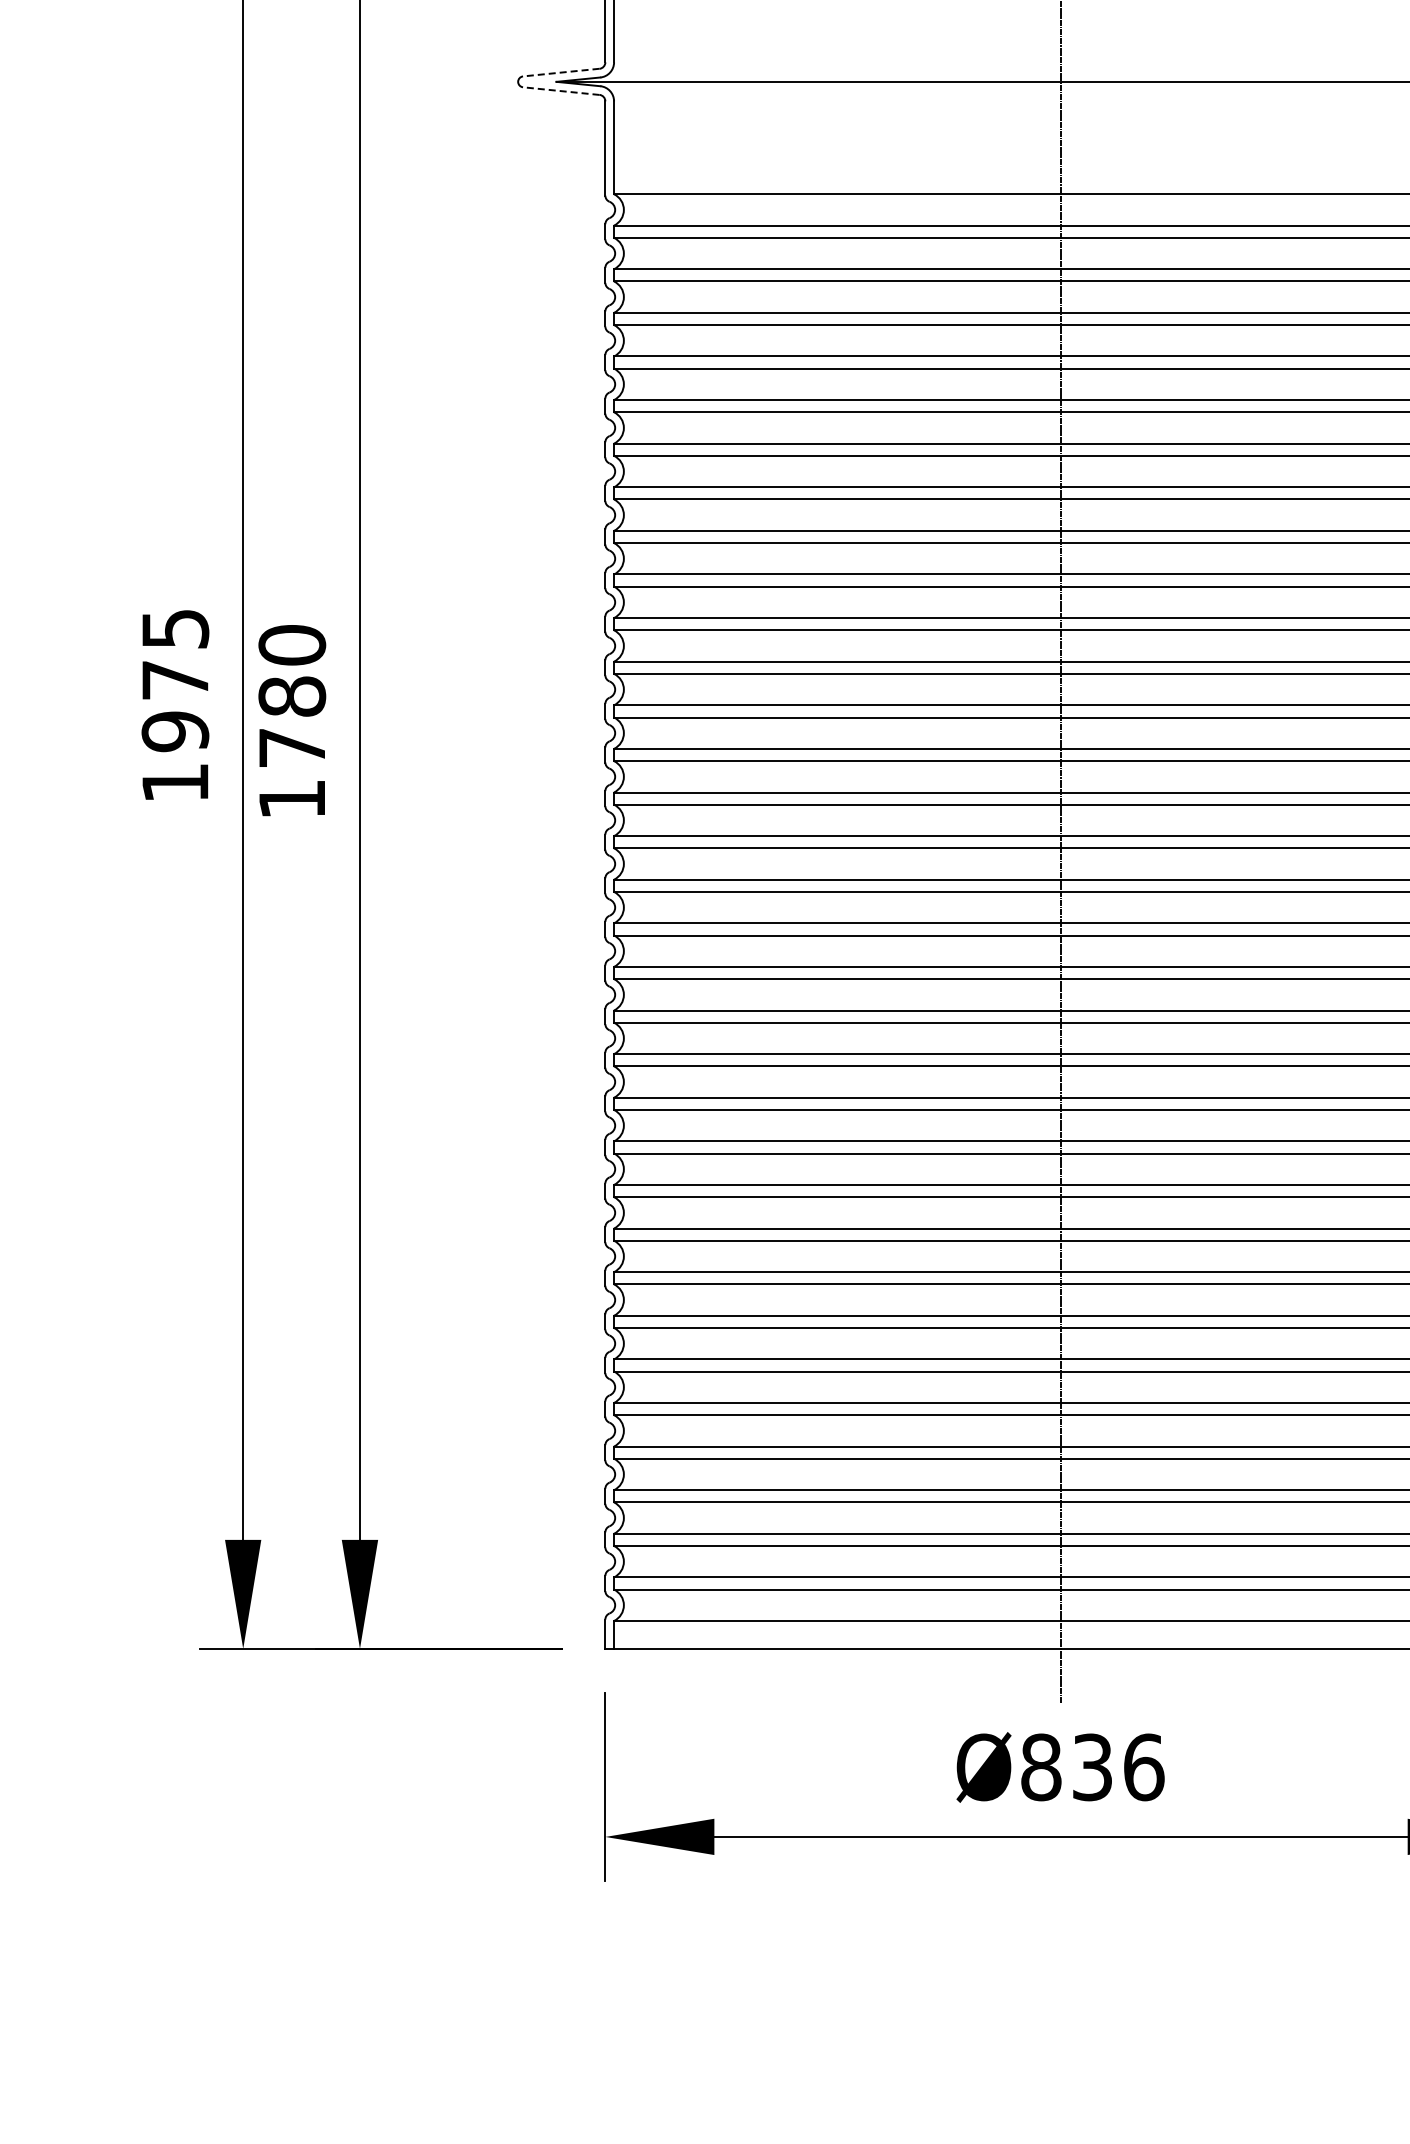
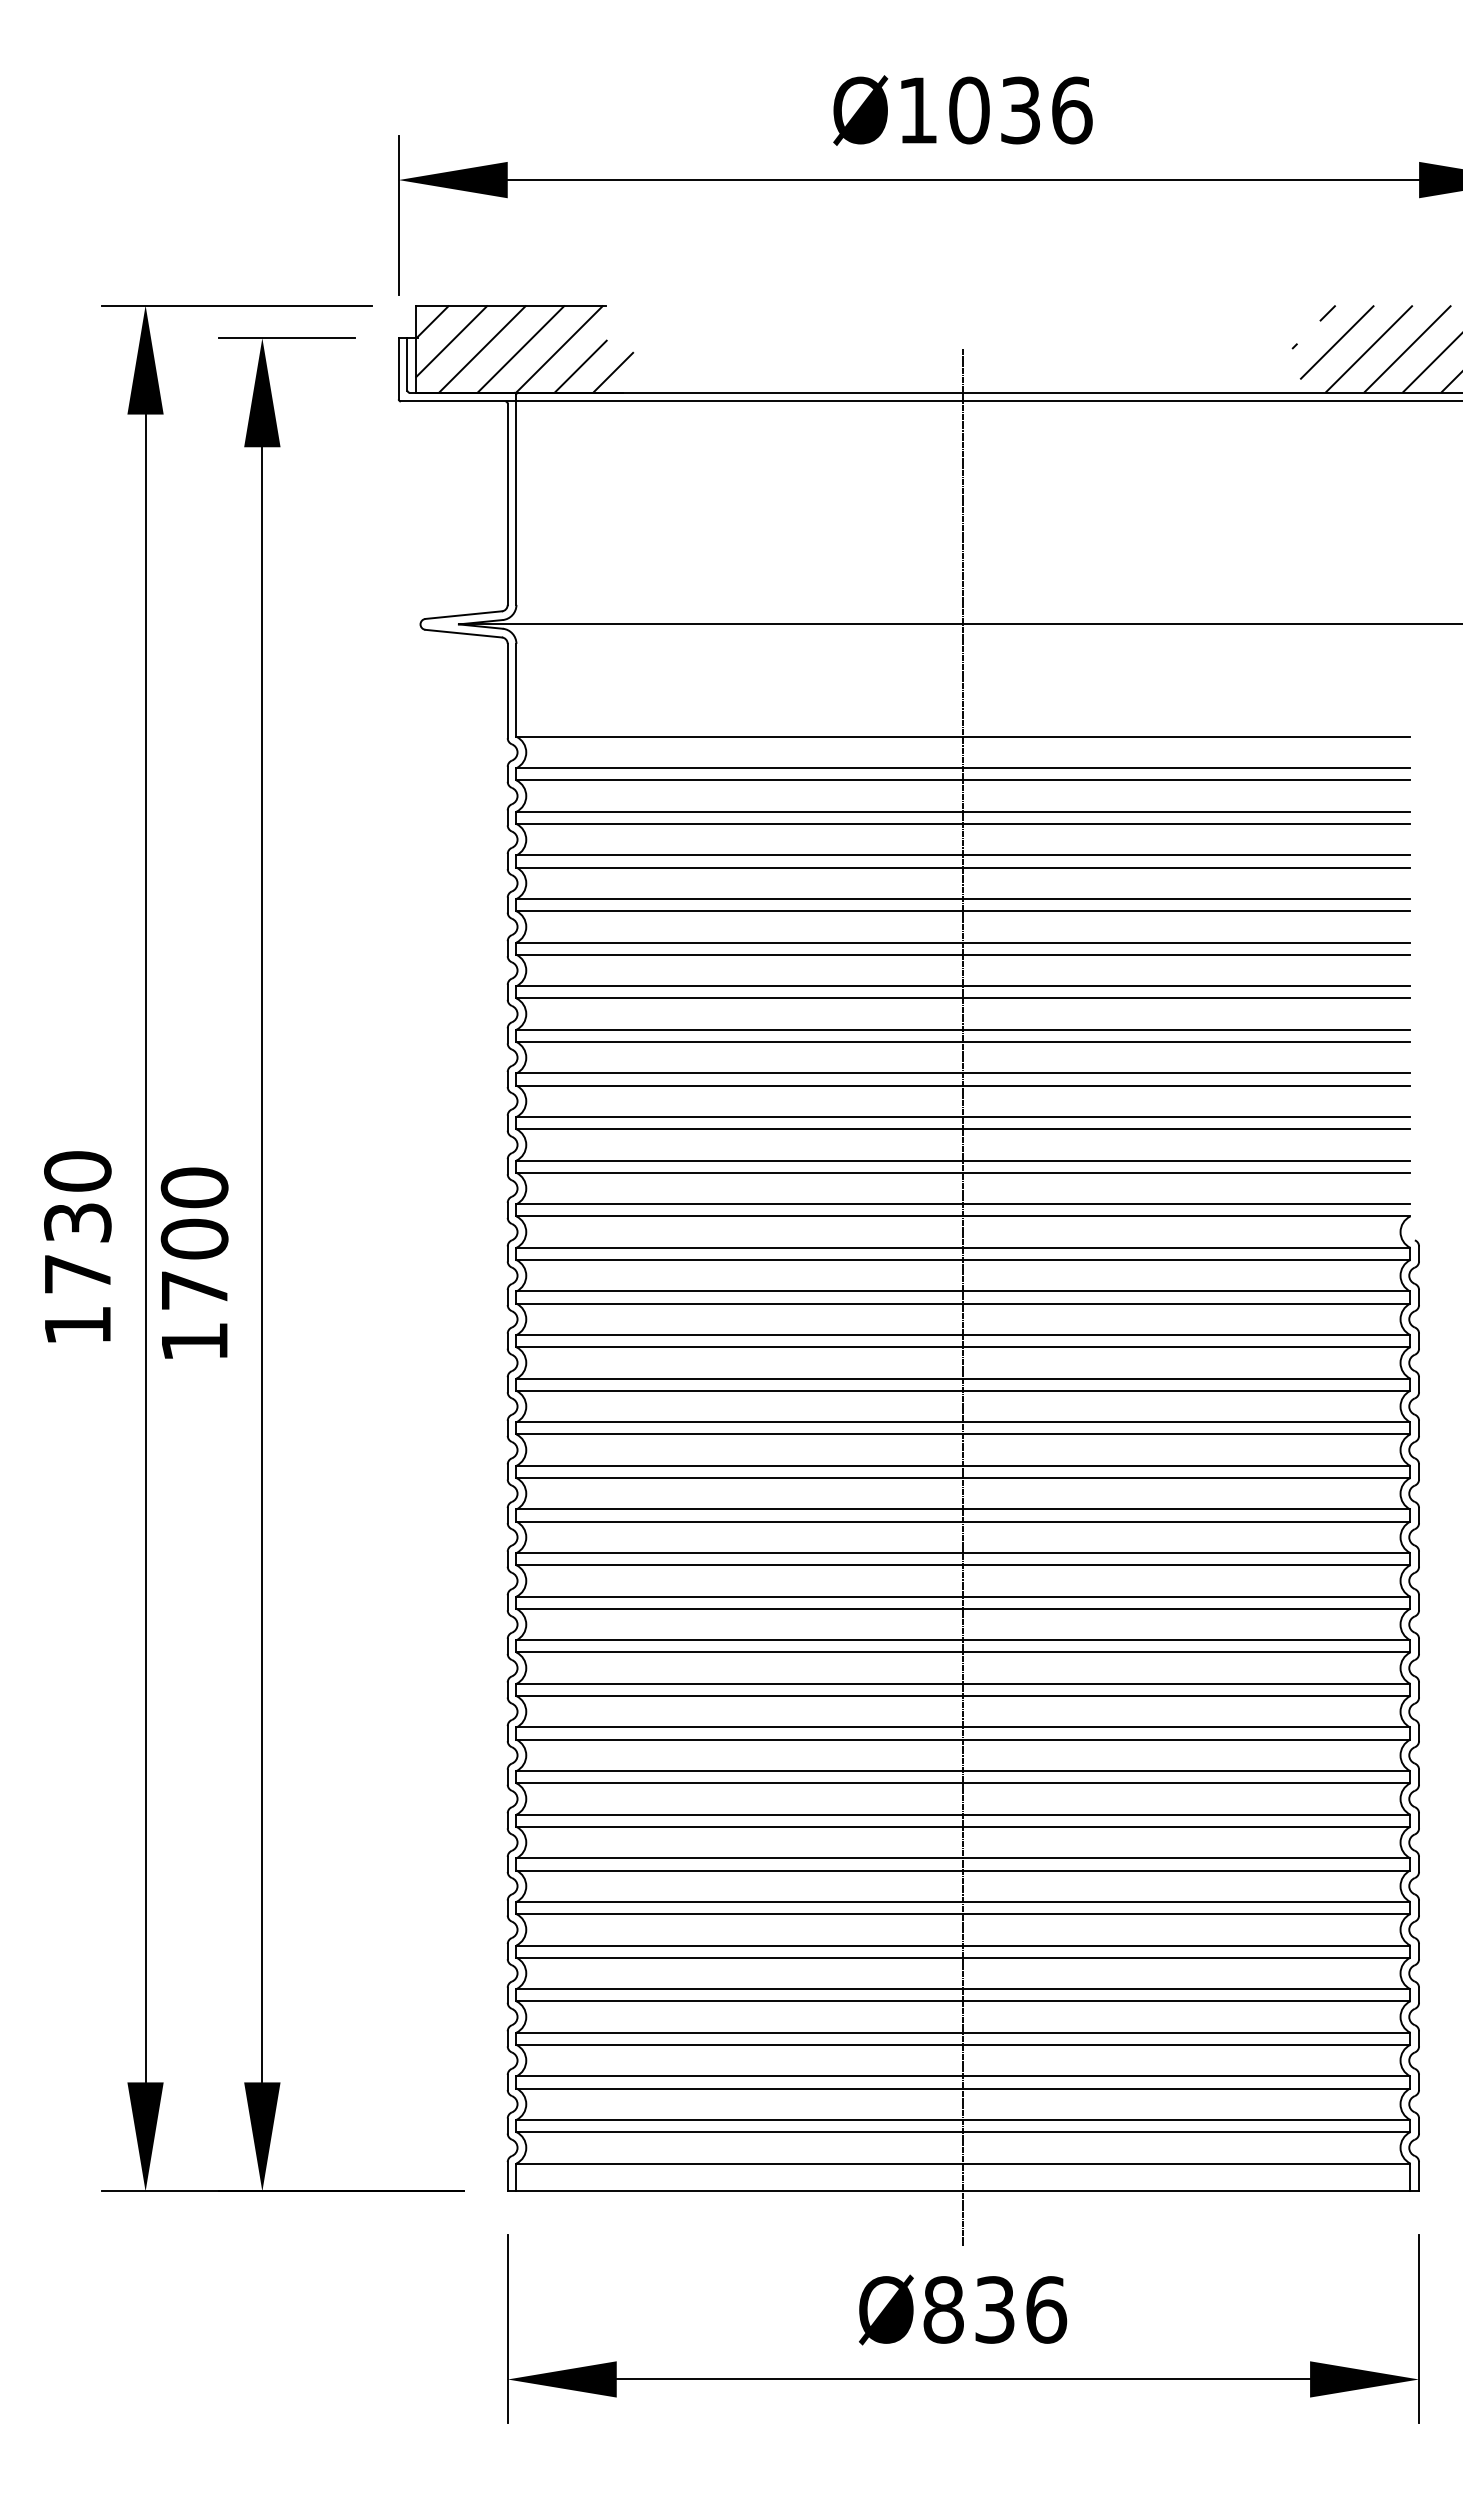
line: (561, 72) -> (463, 615), dashed -> solid
line: (561, 90) -> (463, 633), dashed -> solid
text: (175, 679) -> (77, 1222), 1975 -> 1730
text: (292, 695) -> (194, 1238), 1780 -> 1700

